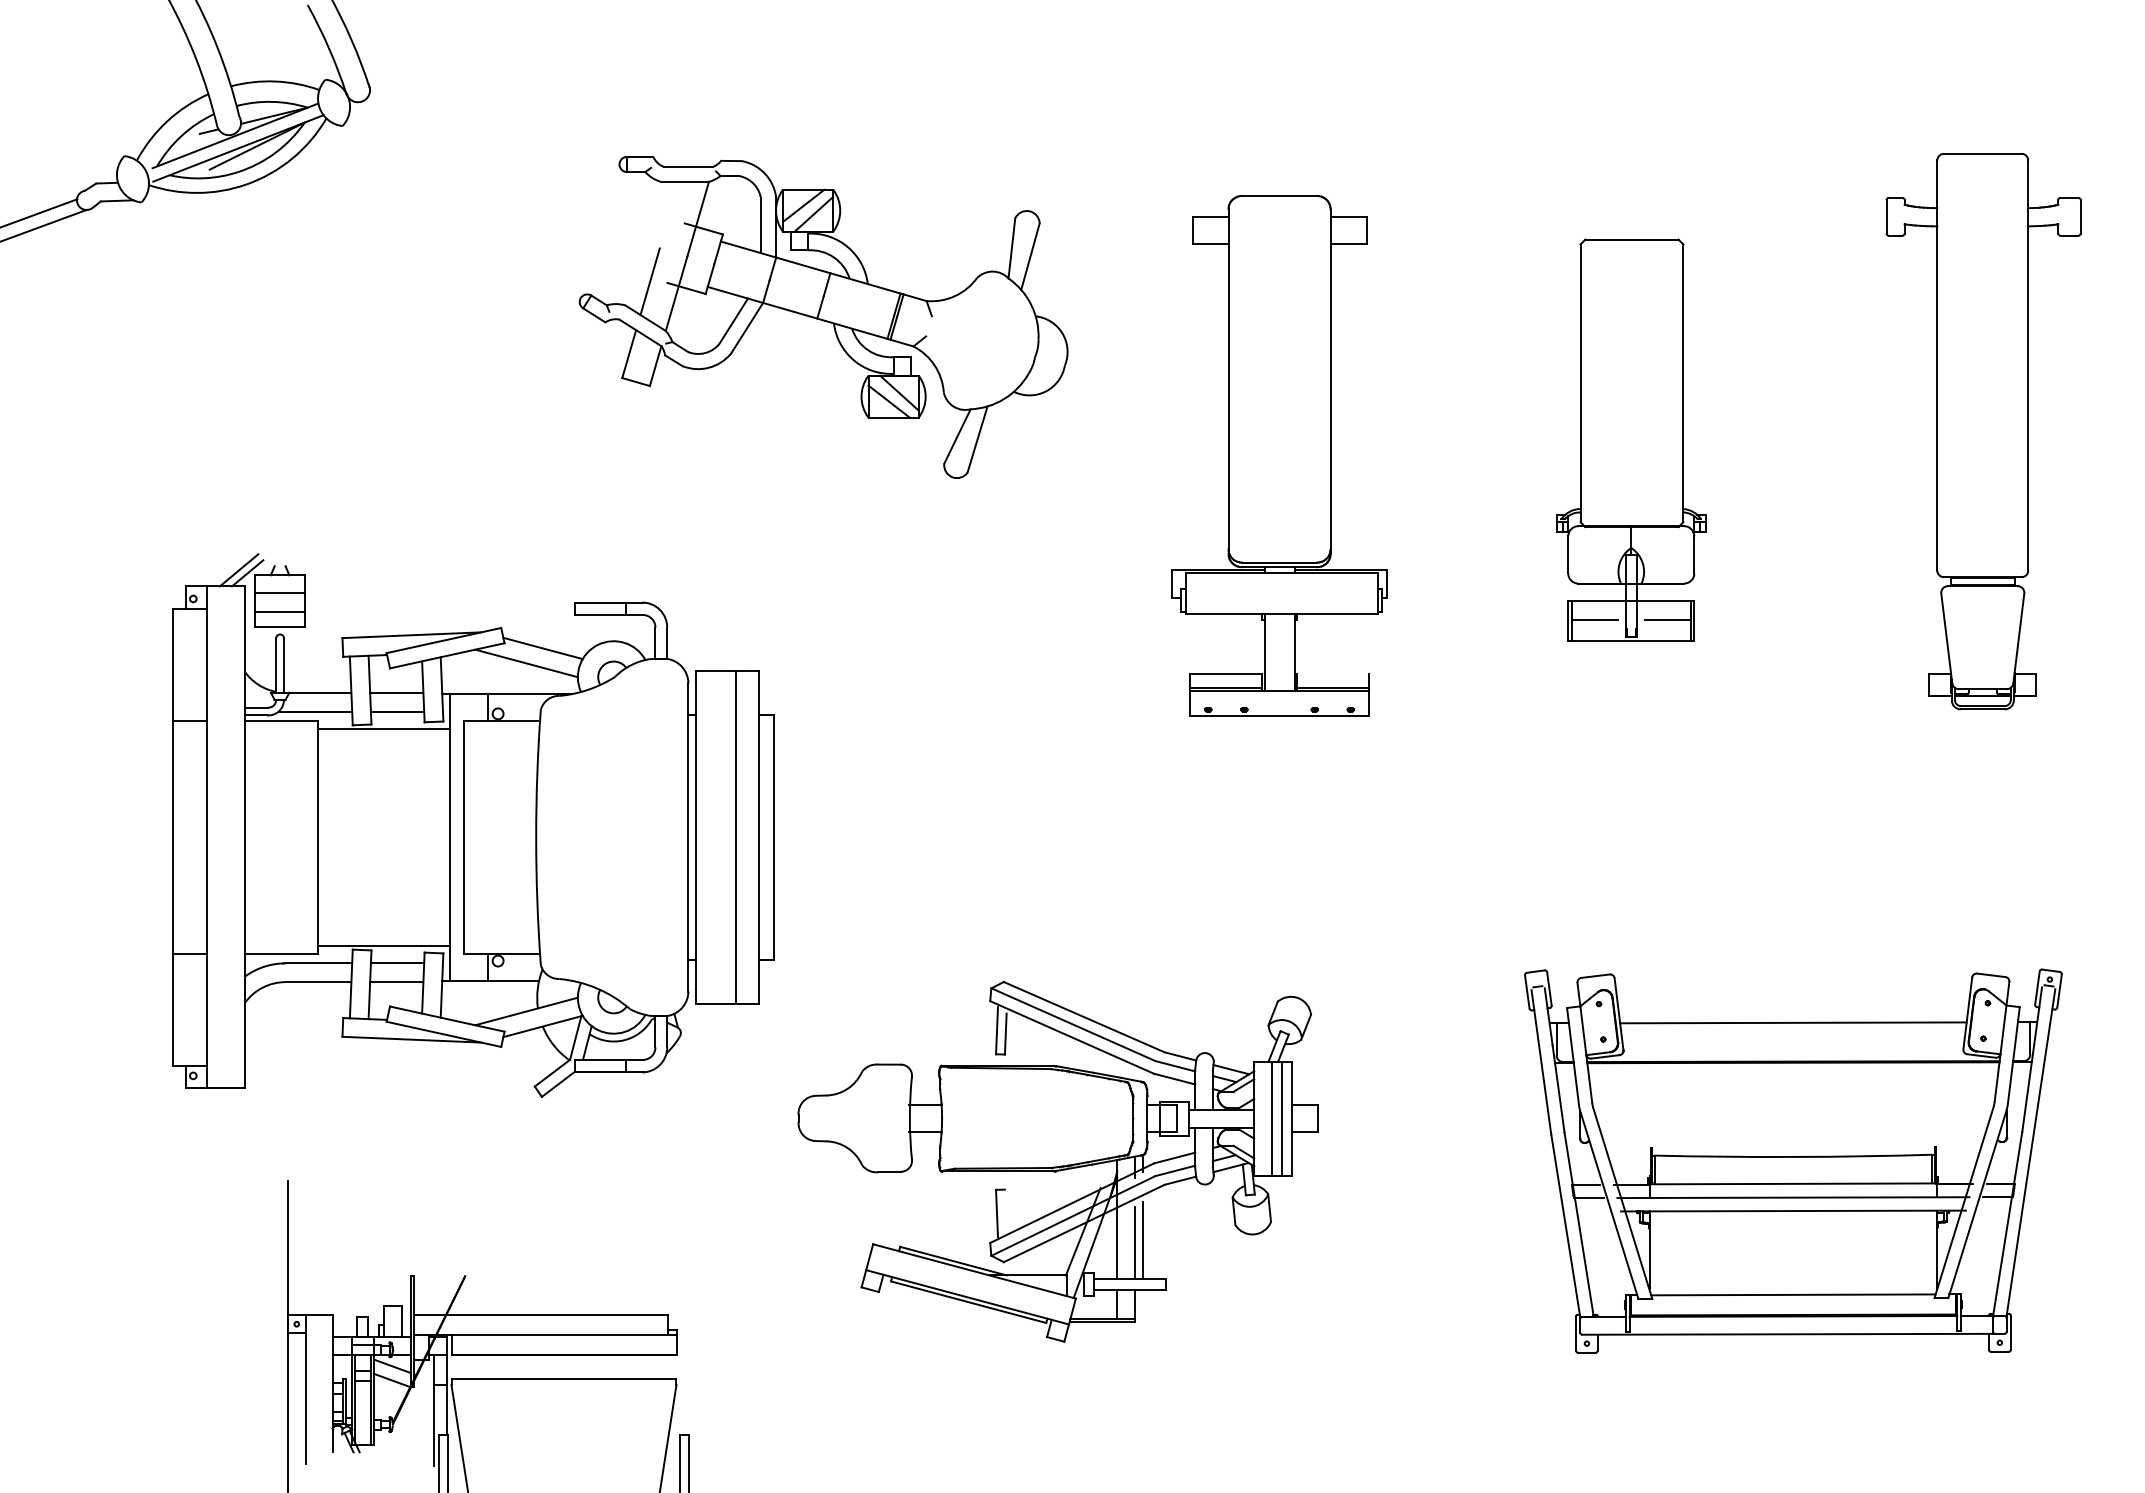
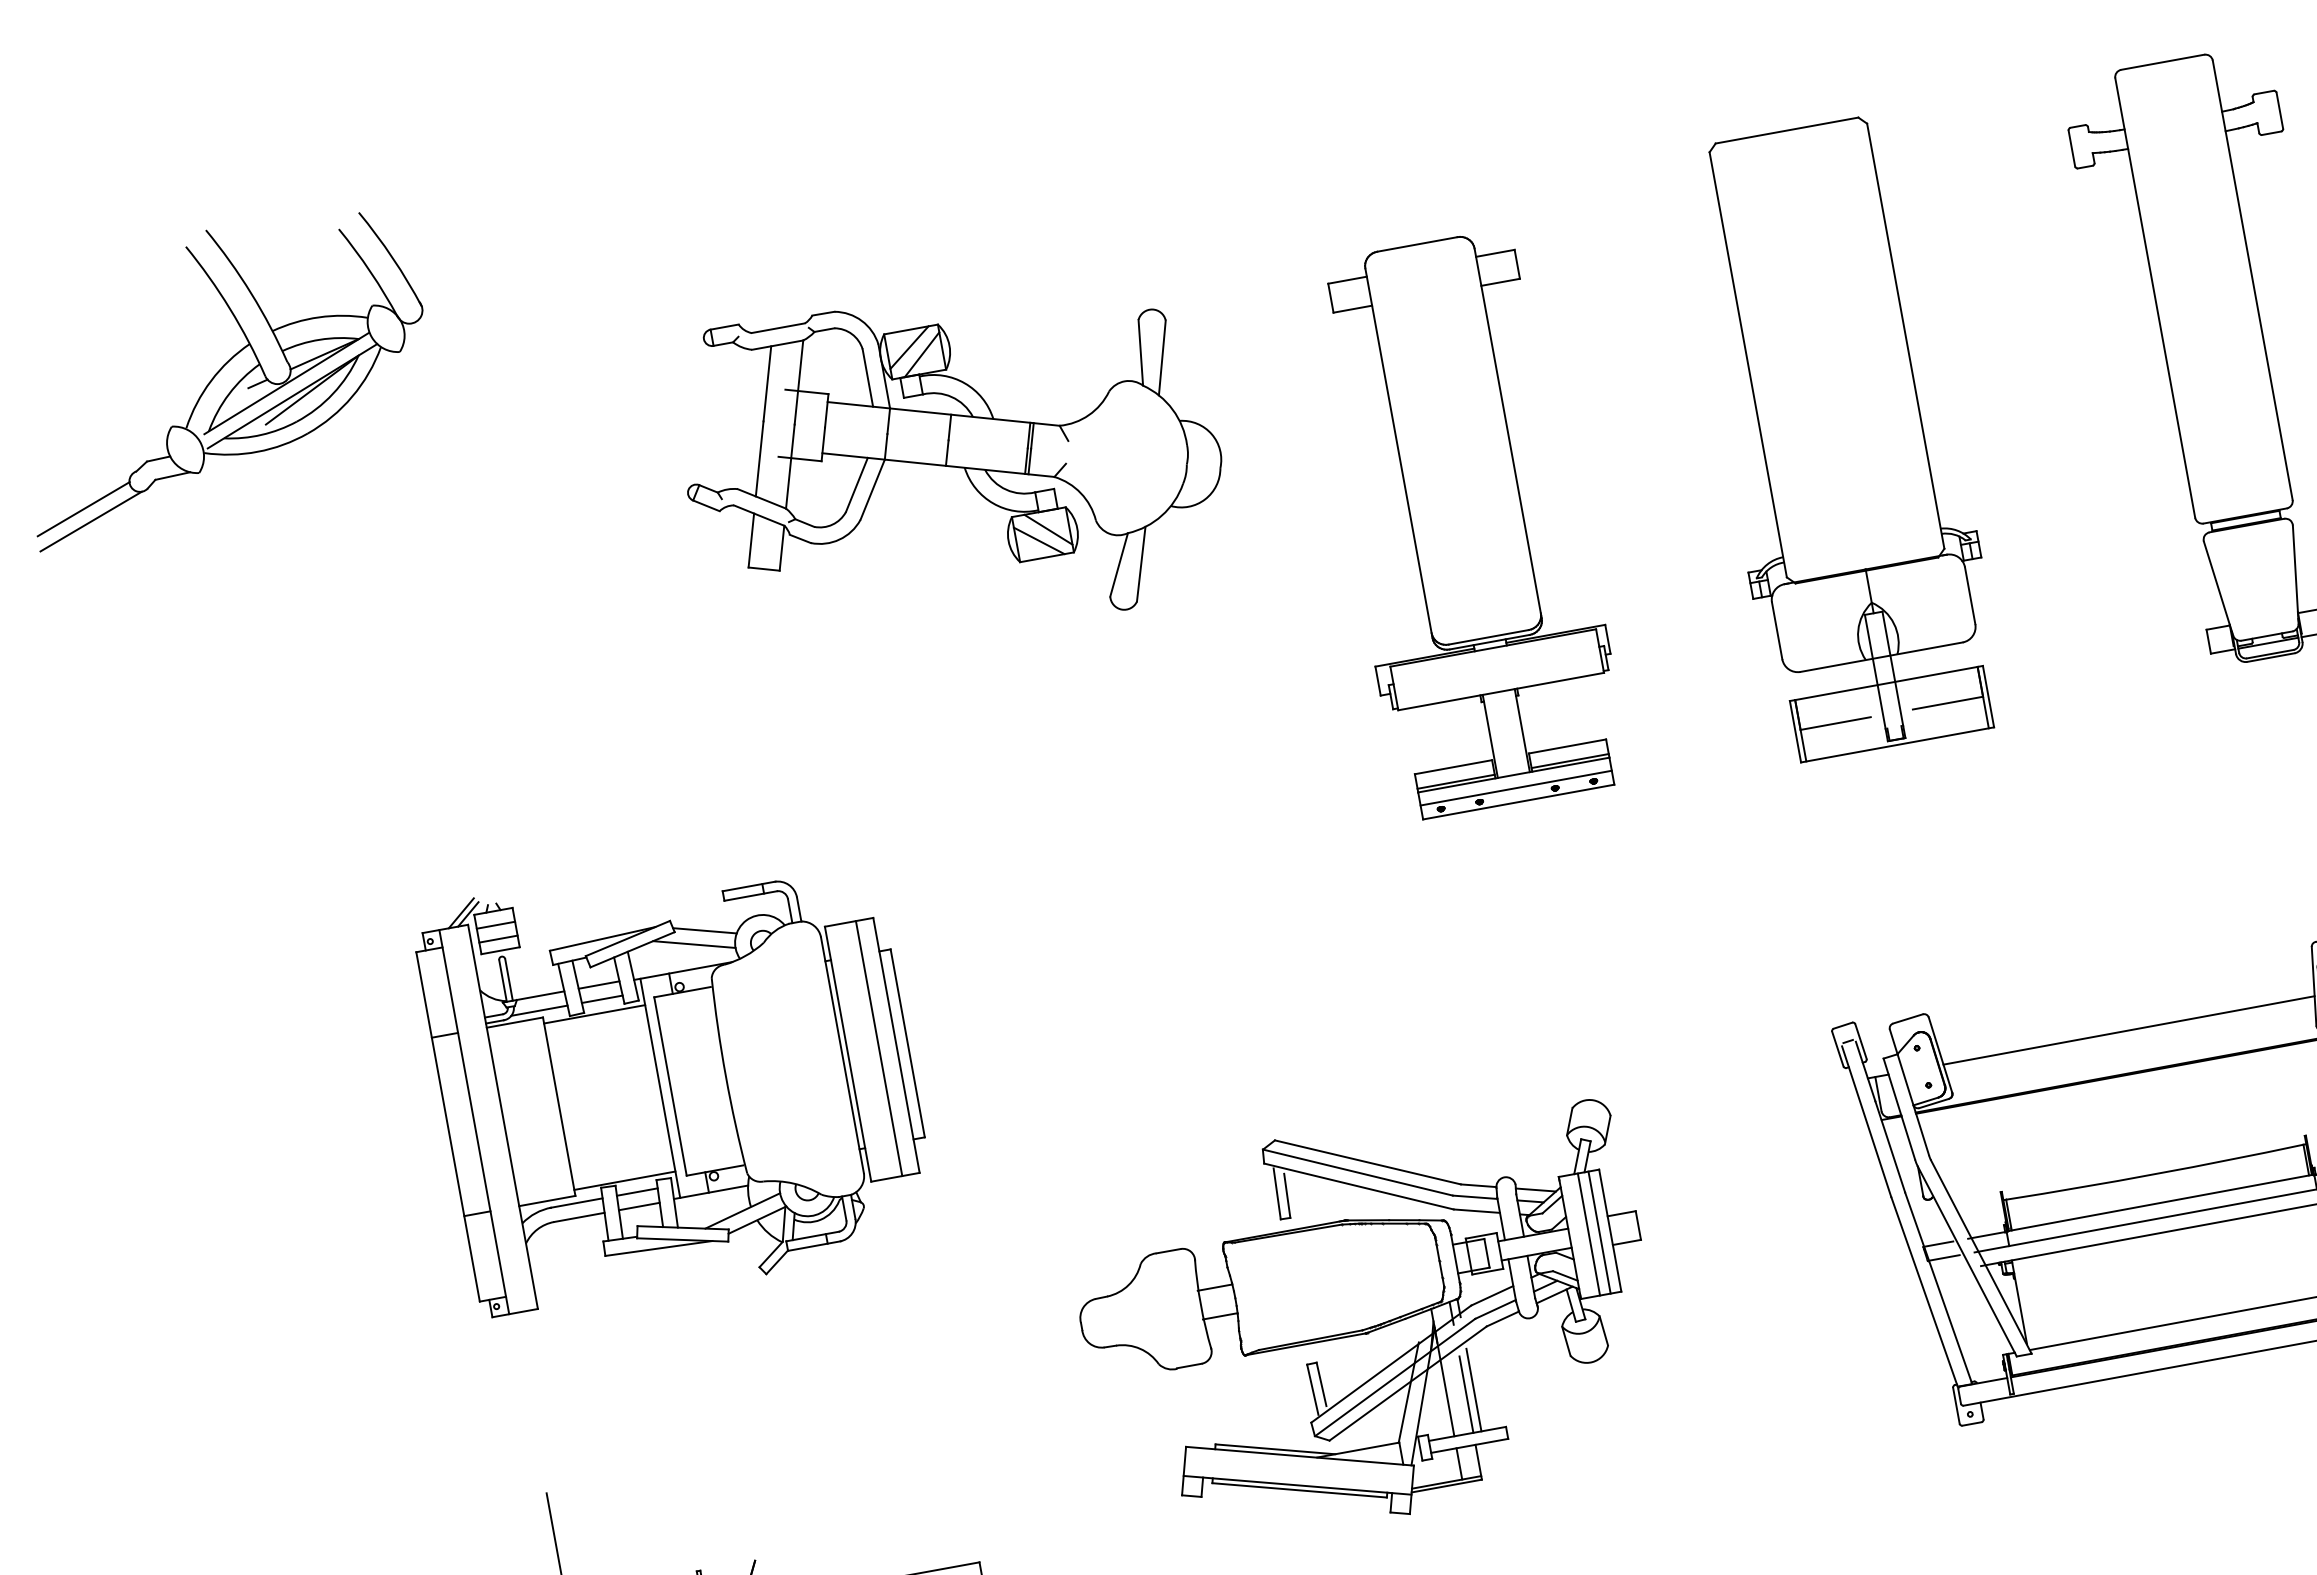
line: (669, 214) -> (767, 383), added
part: (1631, 439) -> (1841, 436), size x1.43
line: (1332, 674) -> (1567, 746), added
line: (1279, 703) -> (1516, 788), added
part: (473, 825) -> (676, 1075), size x0.71
line: (1005, 1209) -> (1321, 1383), added

